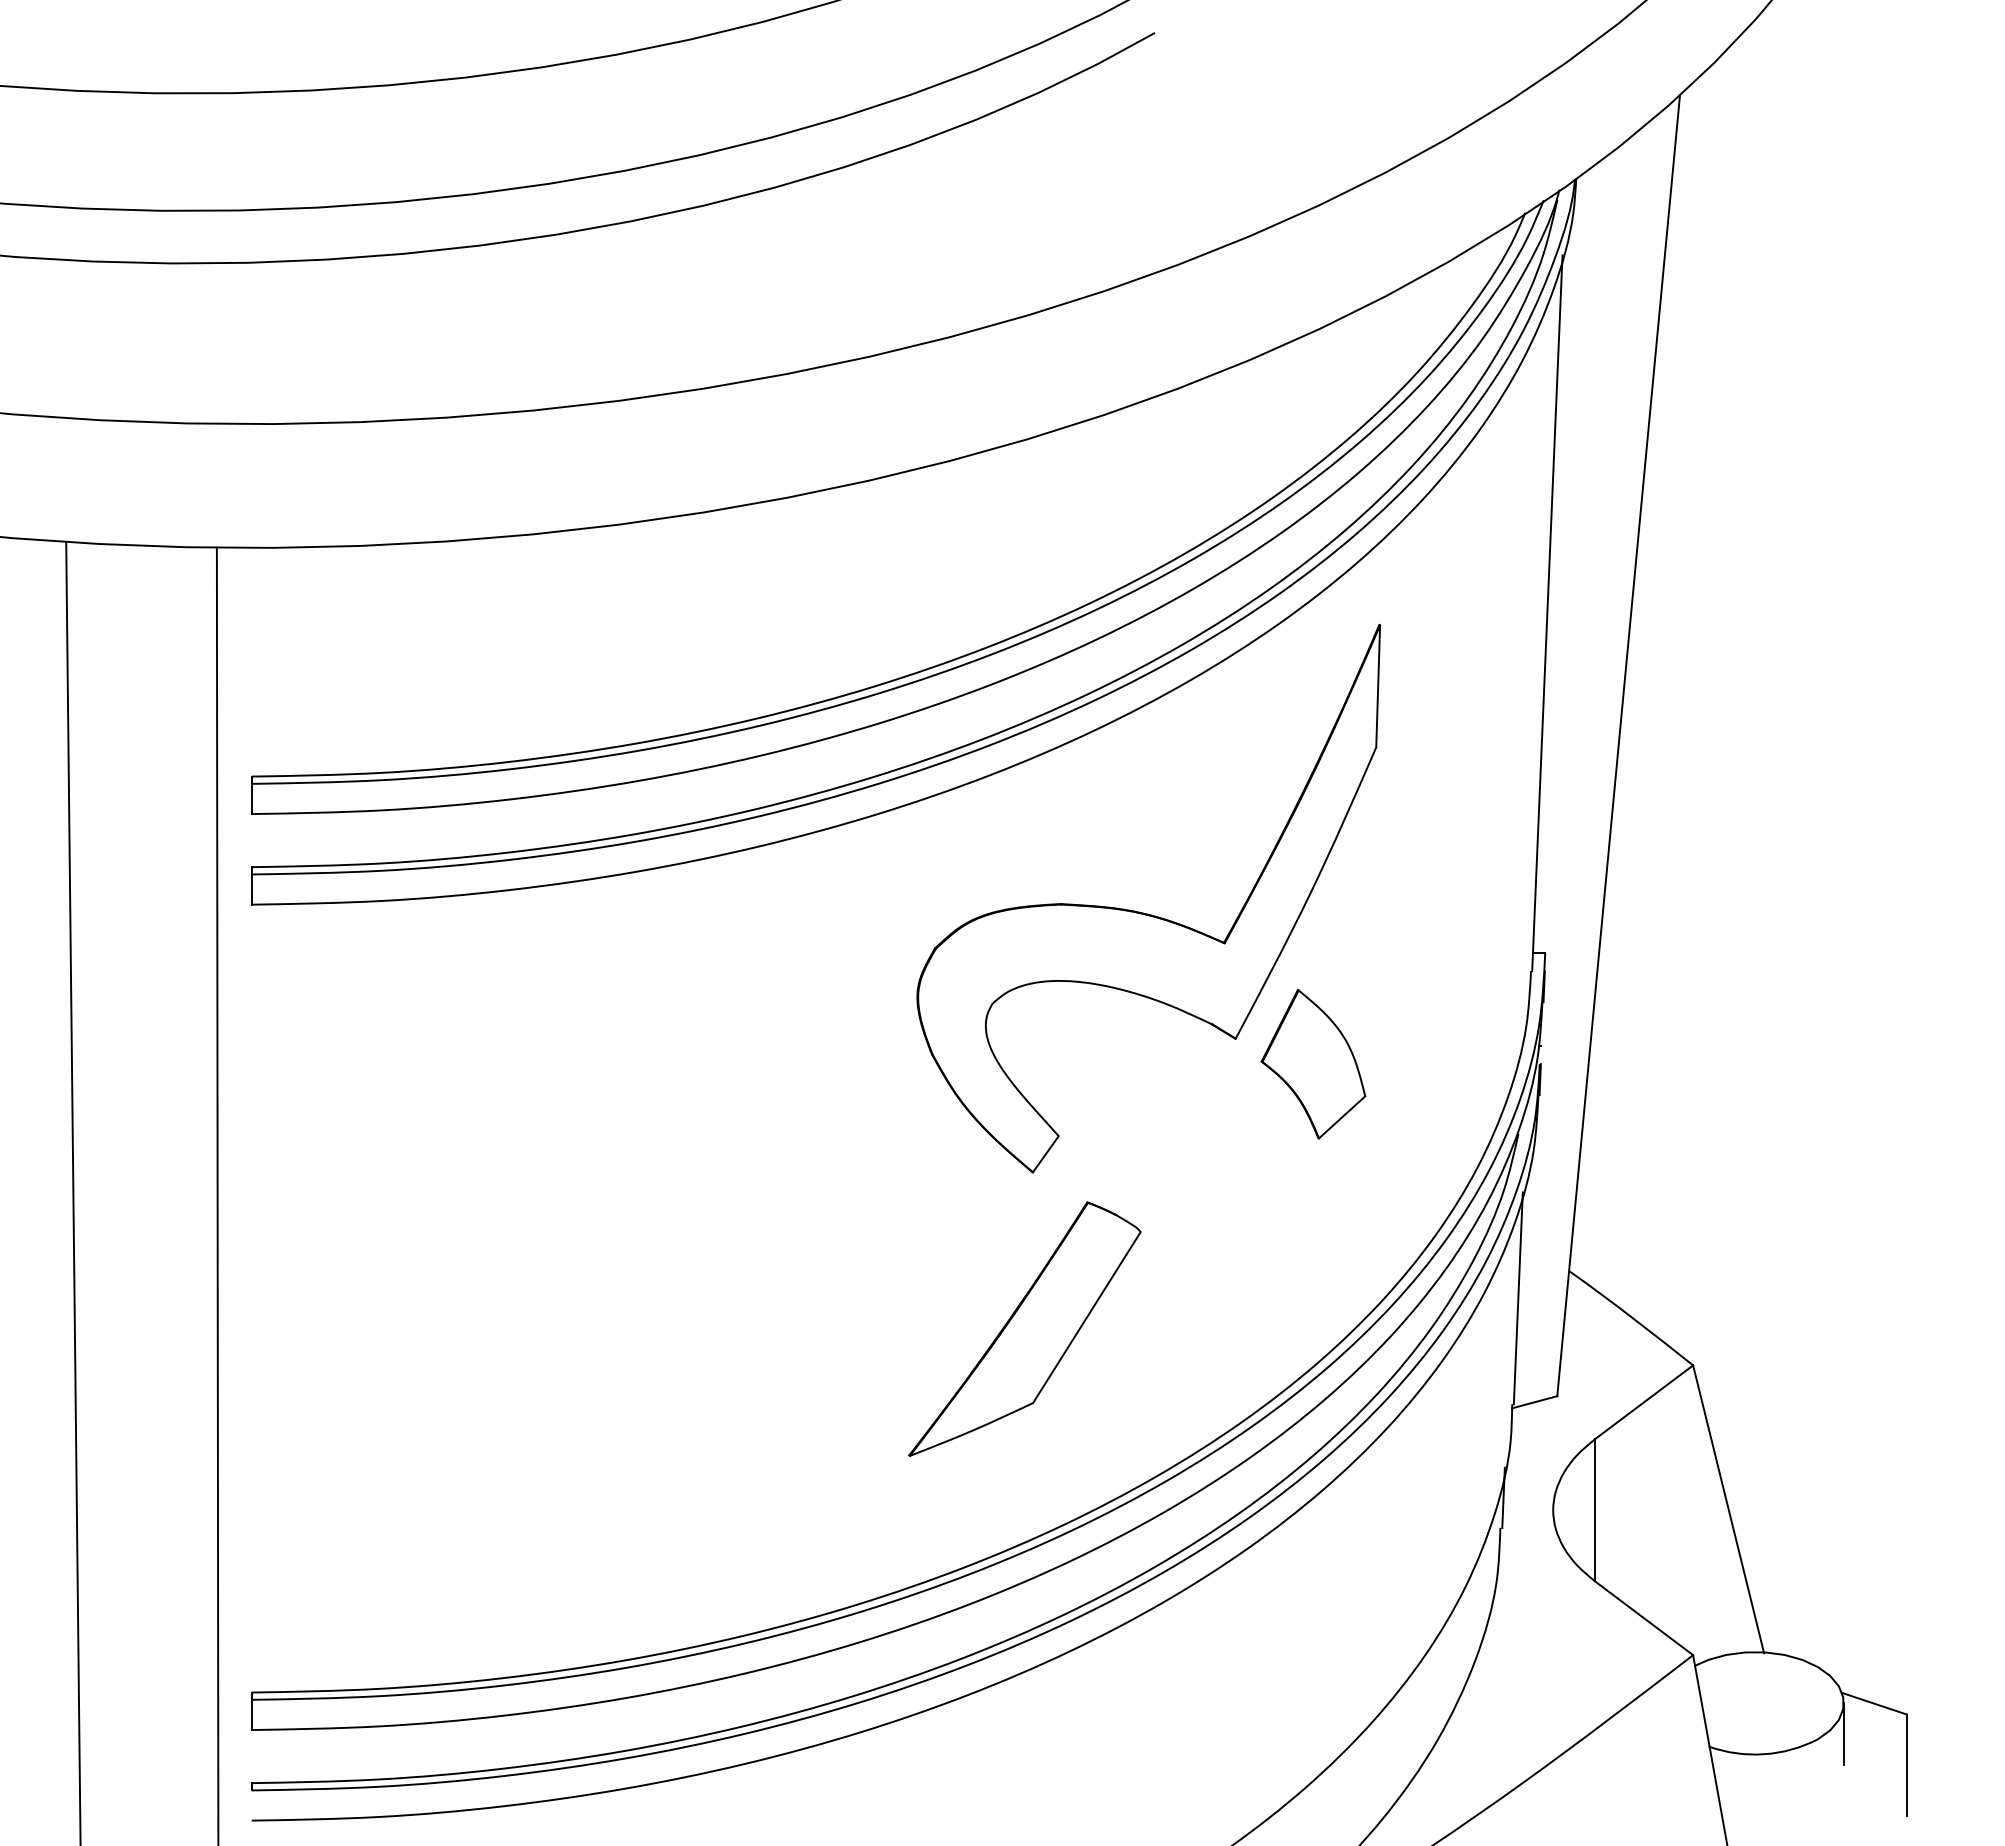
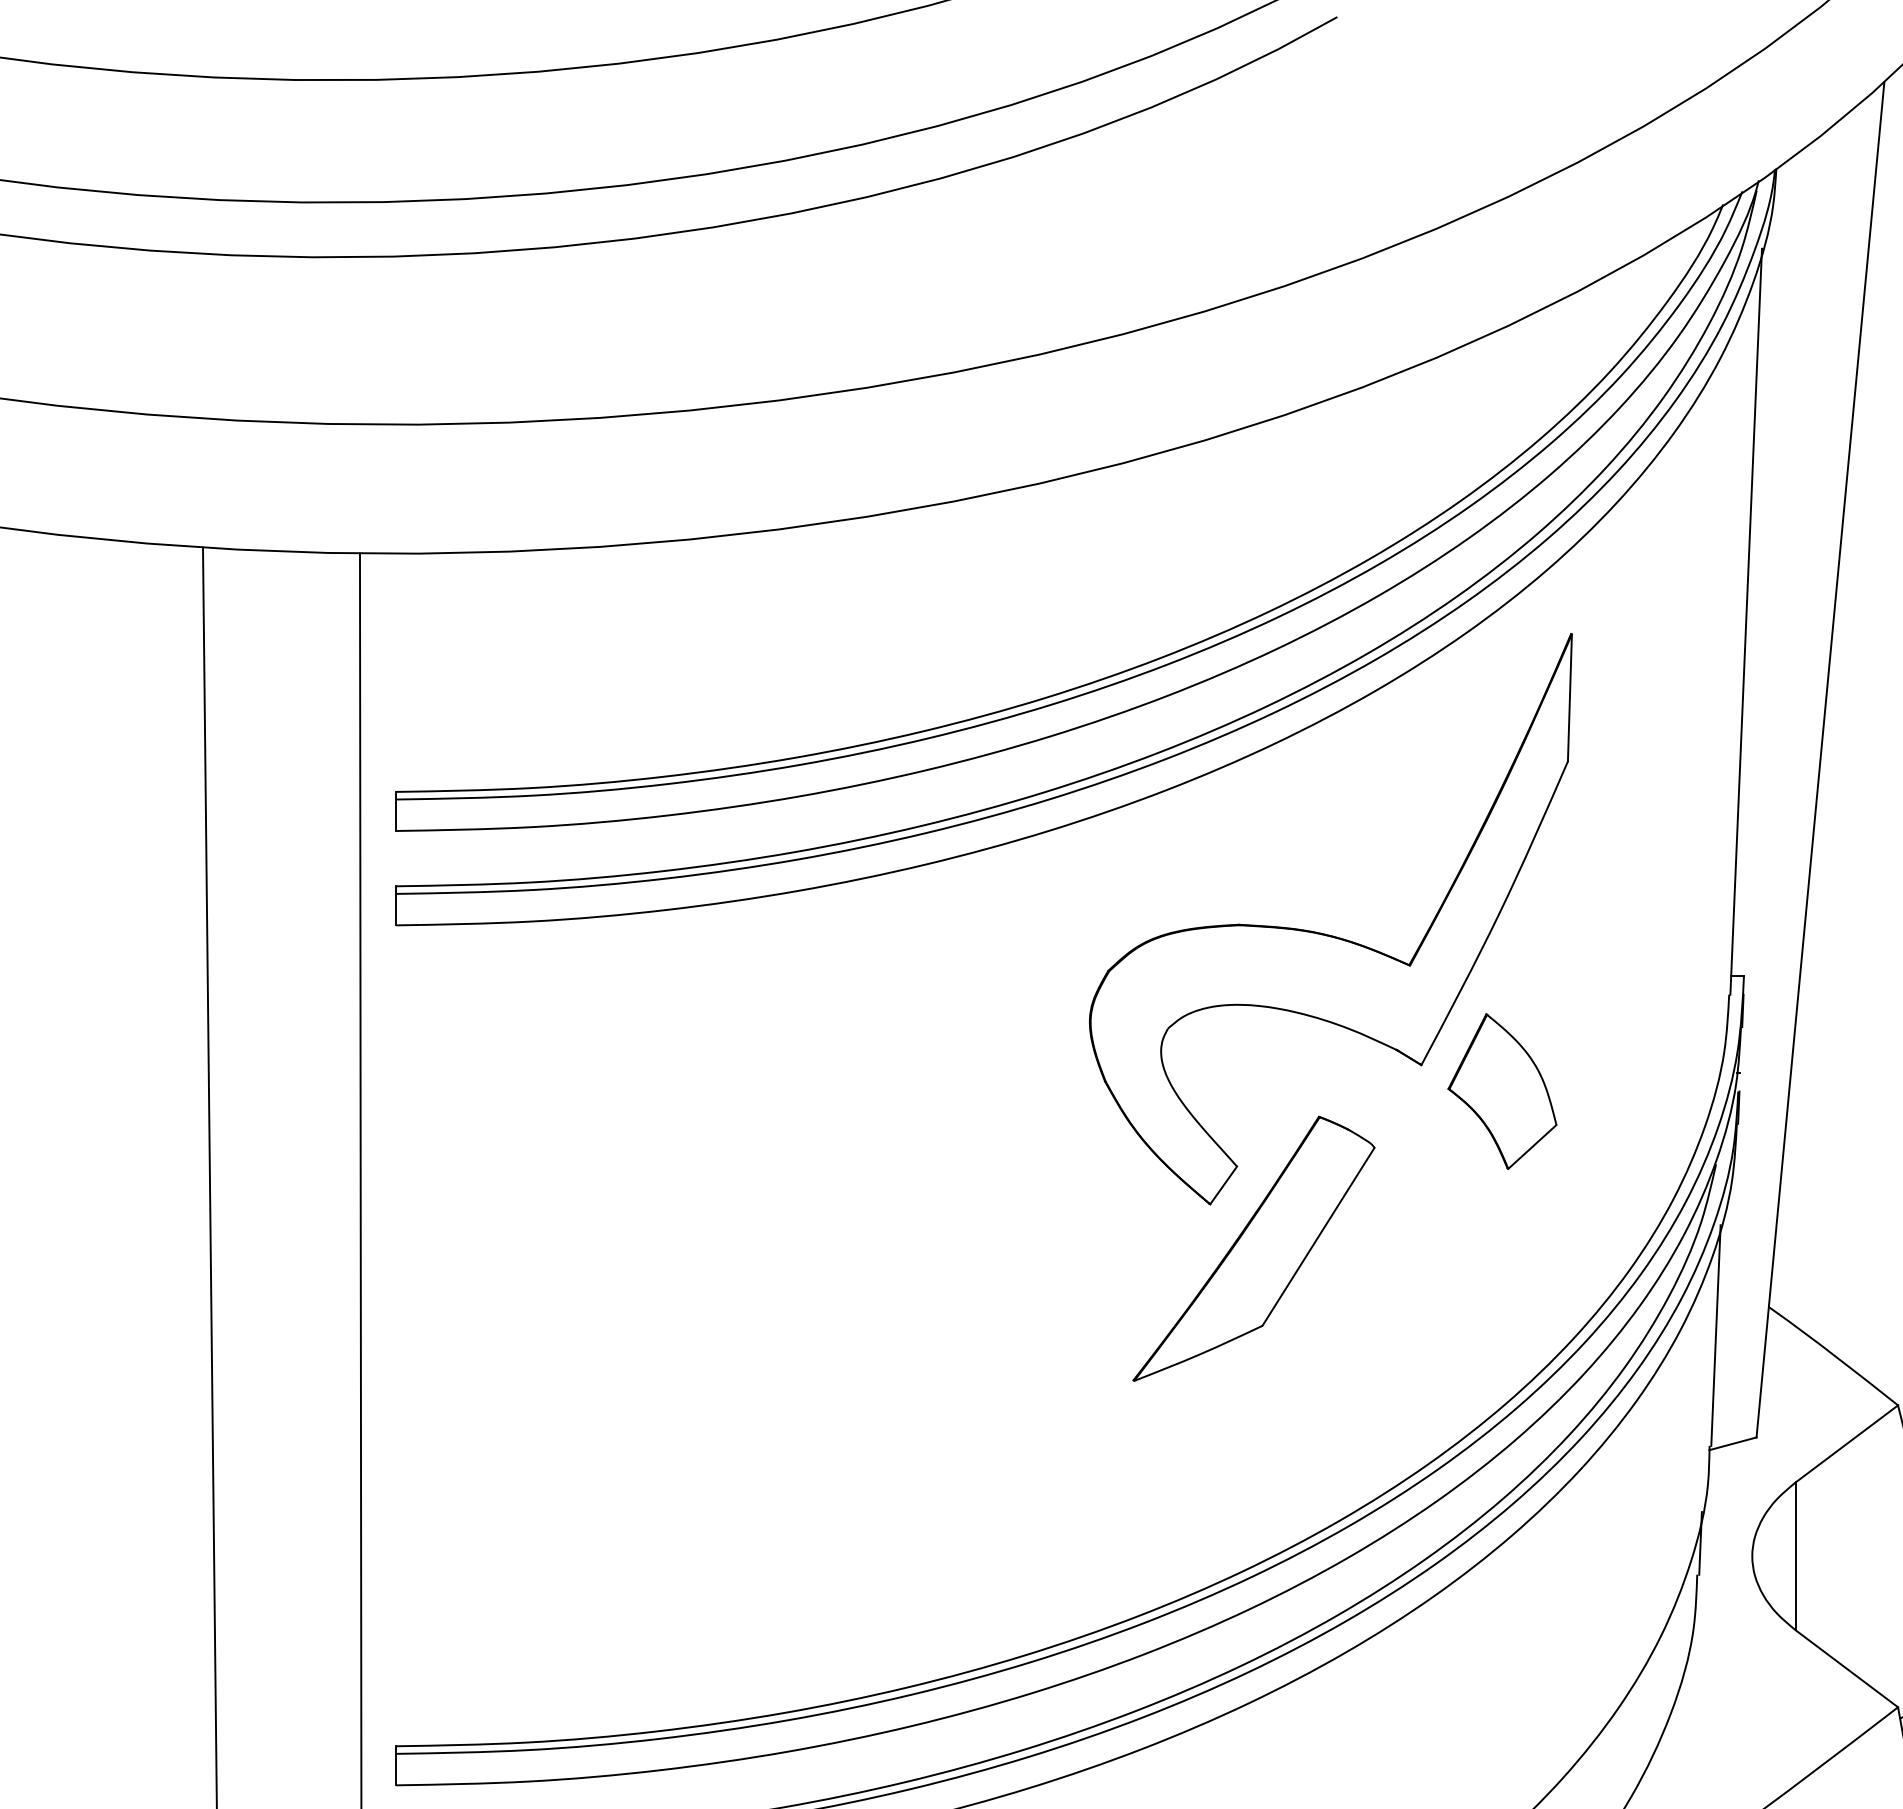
part: (1024, 1328) -> (1253, 1248), moved

